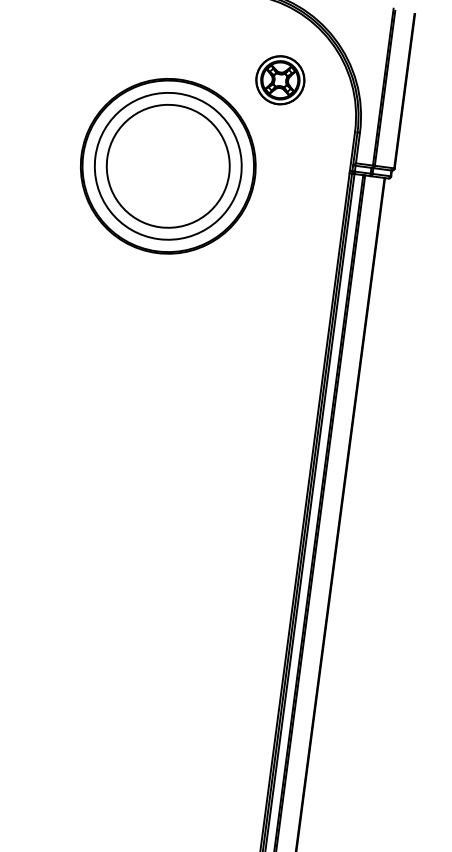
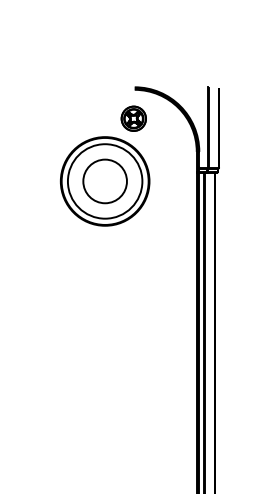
part: (279, 79) -> (133, 118), moved
circle: (166, 166) -> (104, 181), size x0.7

